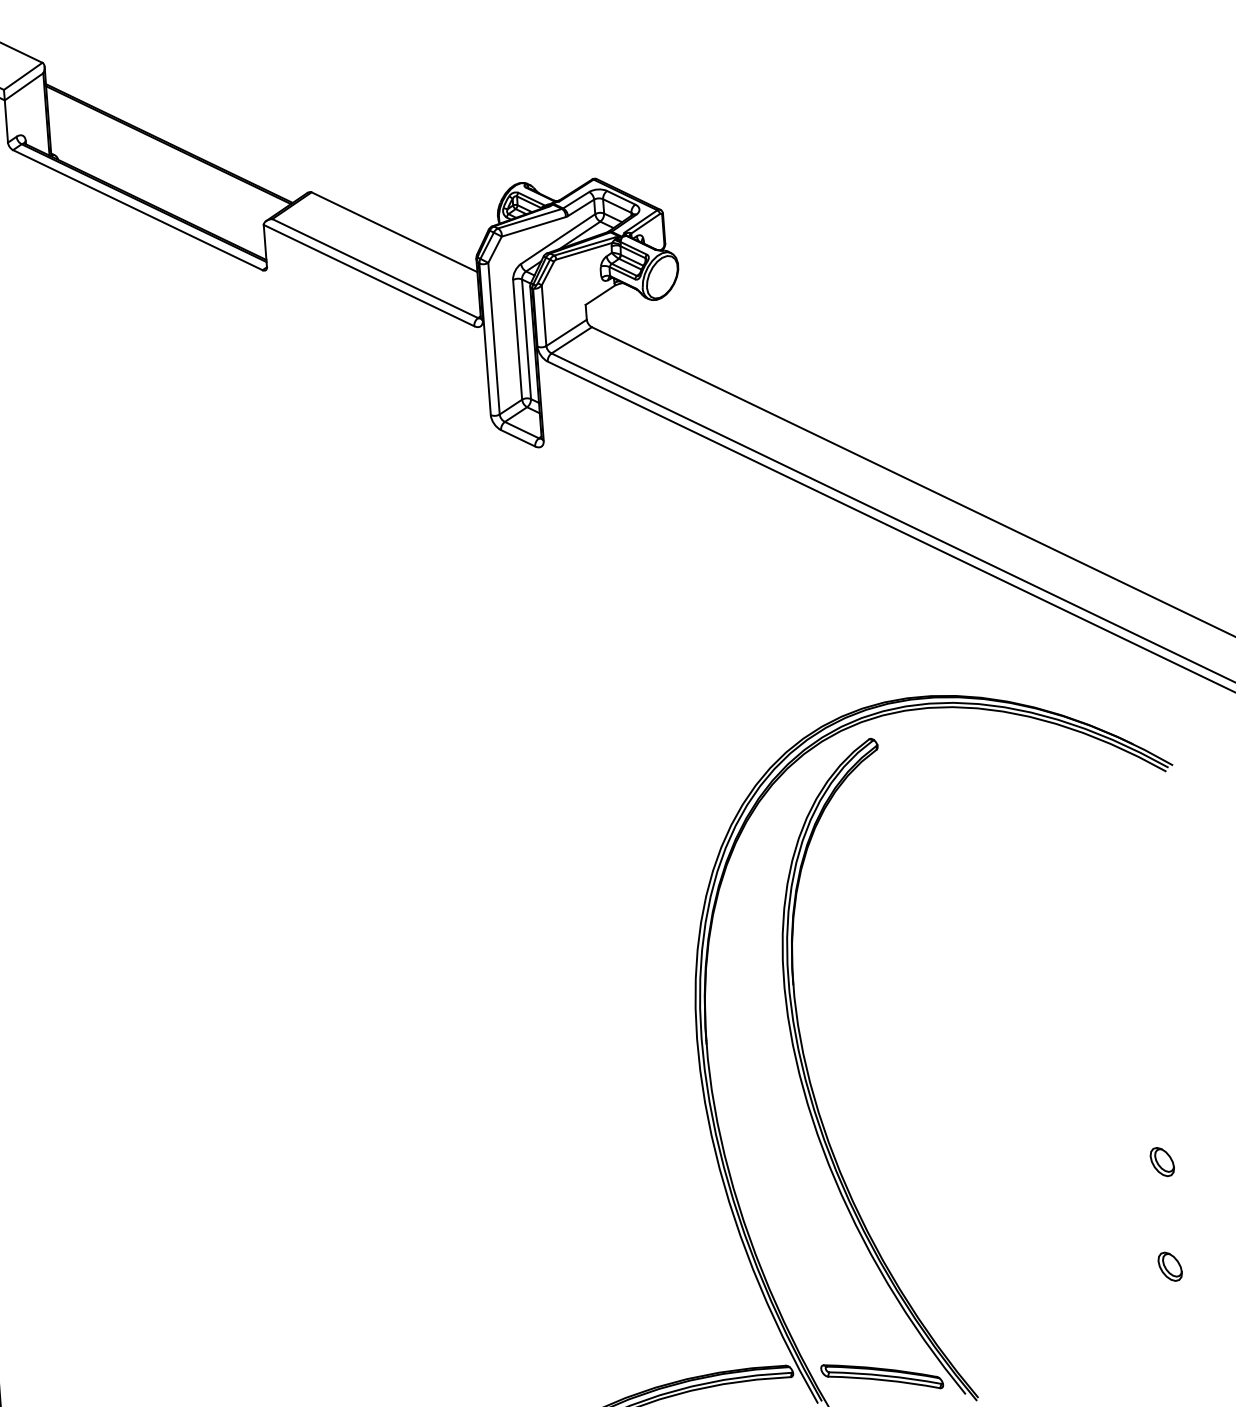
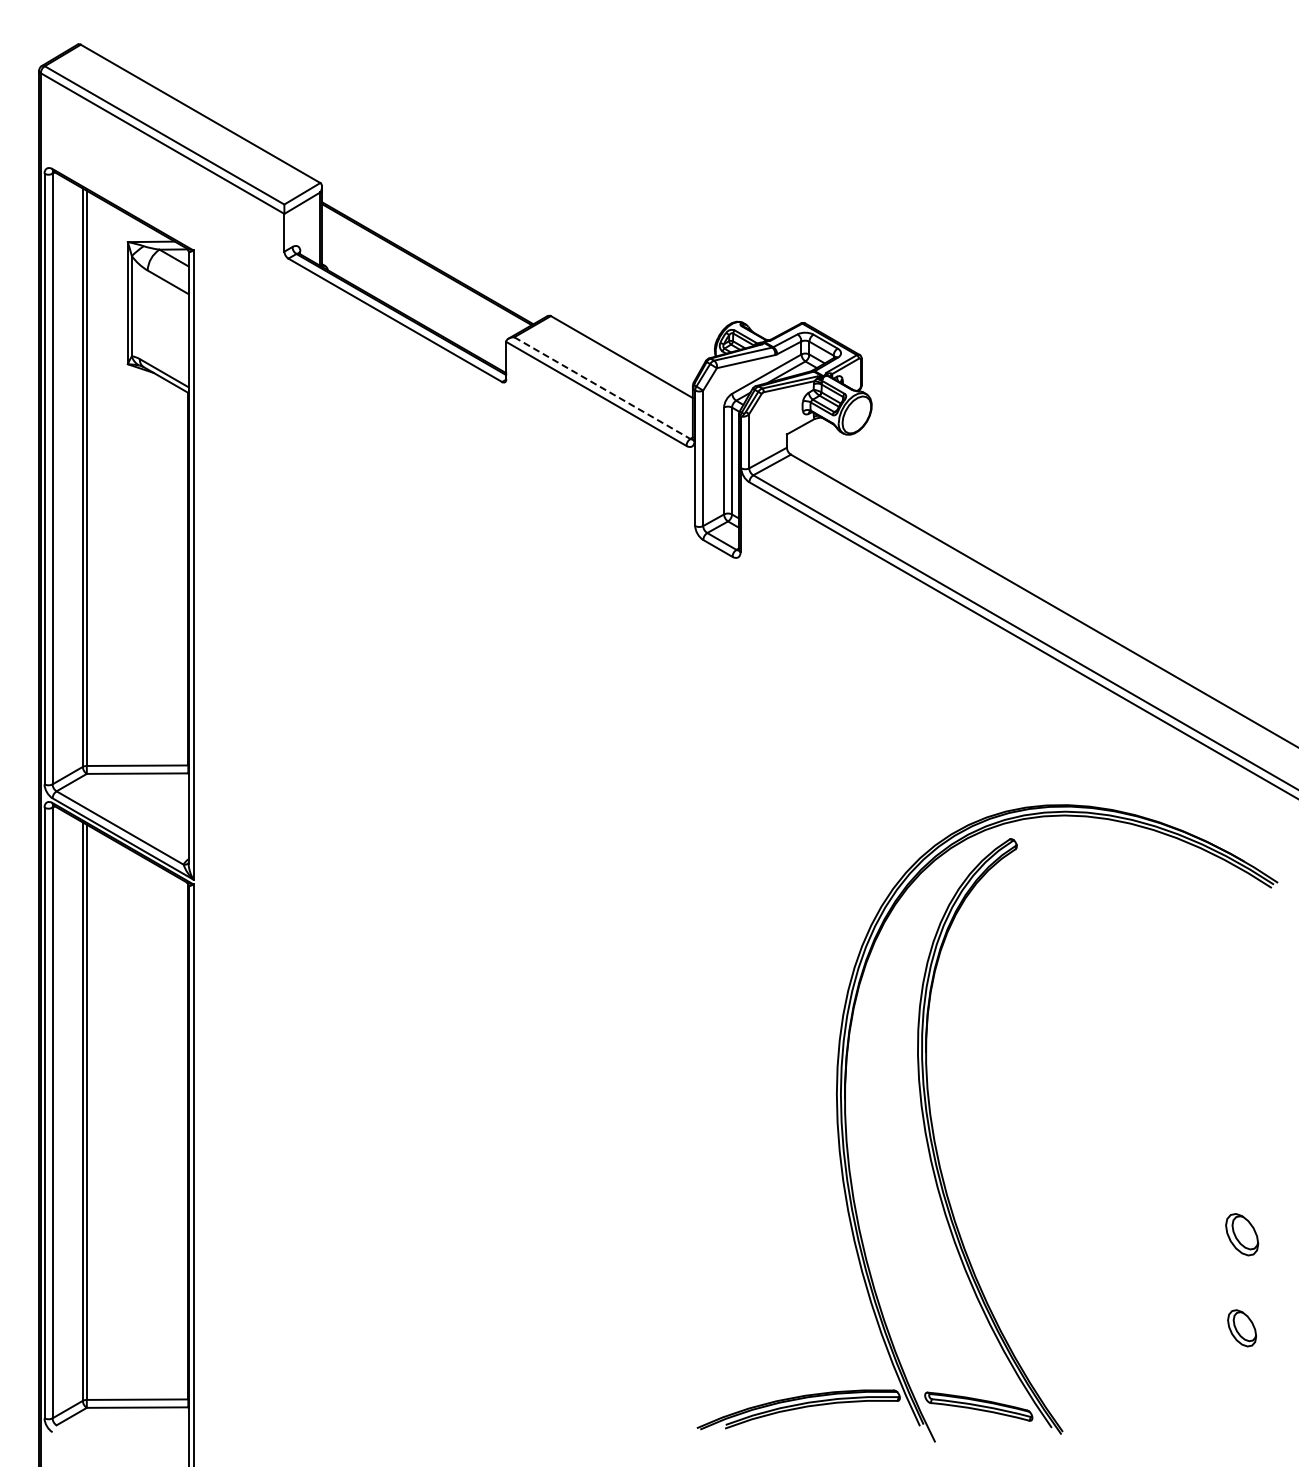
line: (375, 269) -> (602, 388), solid -> dashed
part: (1161, 1161) -> (1241, 1234), size x1.6
part: (1169, 1266) -> (1241, 1327), size x1.4

